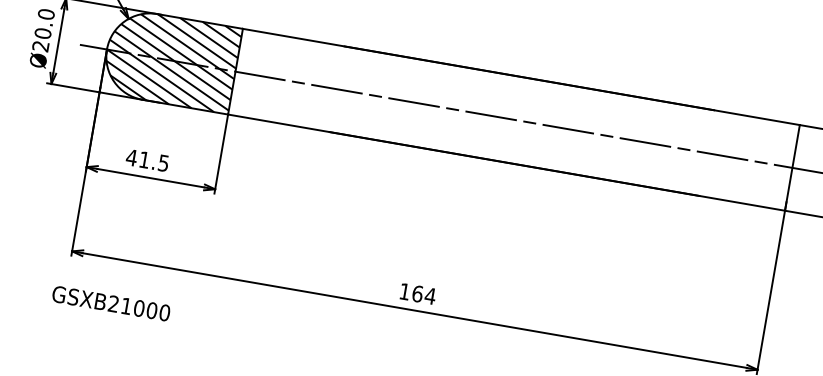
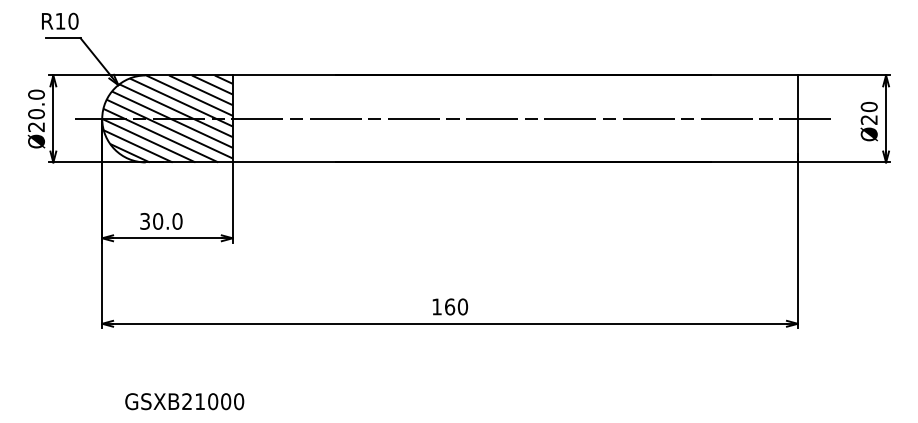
text: (147, 159) -> (160, 220), 41.5 -> 30.0
text: (430, 295) -> (462, 306), 164 -> 160
text: (111, 303) -> (184, 401), moved

